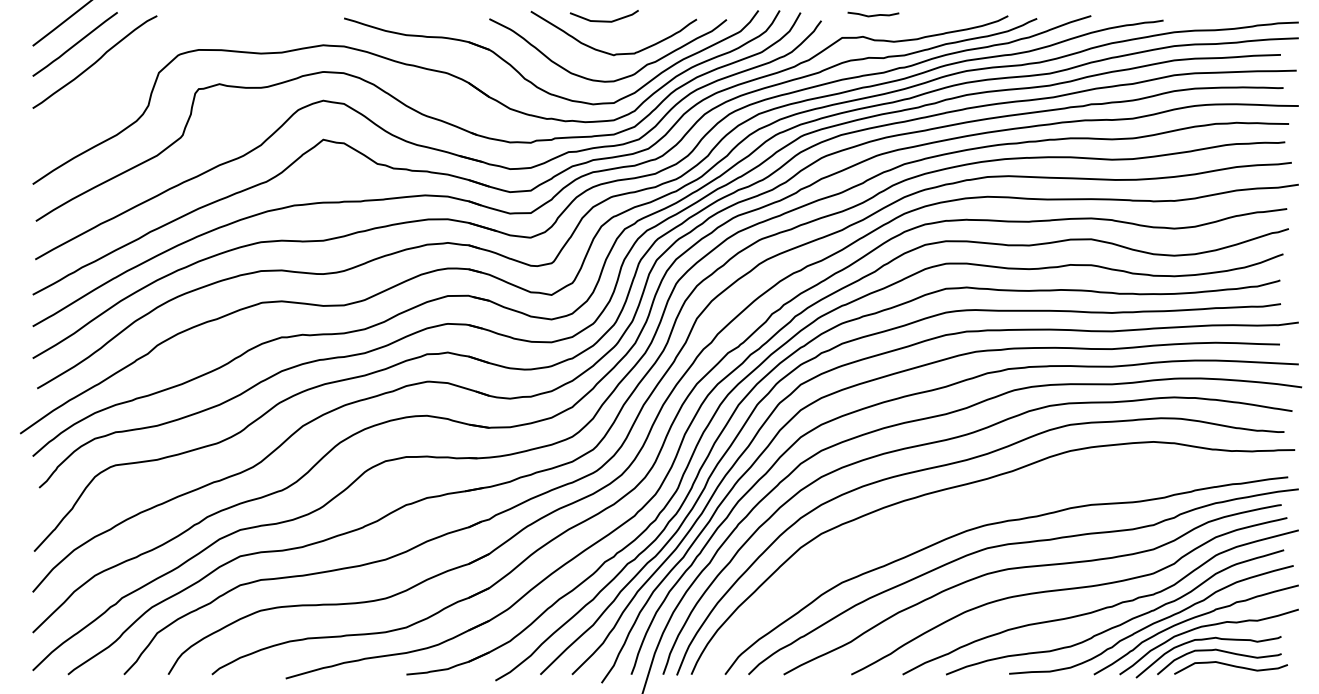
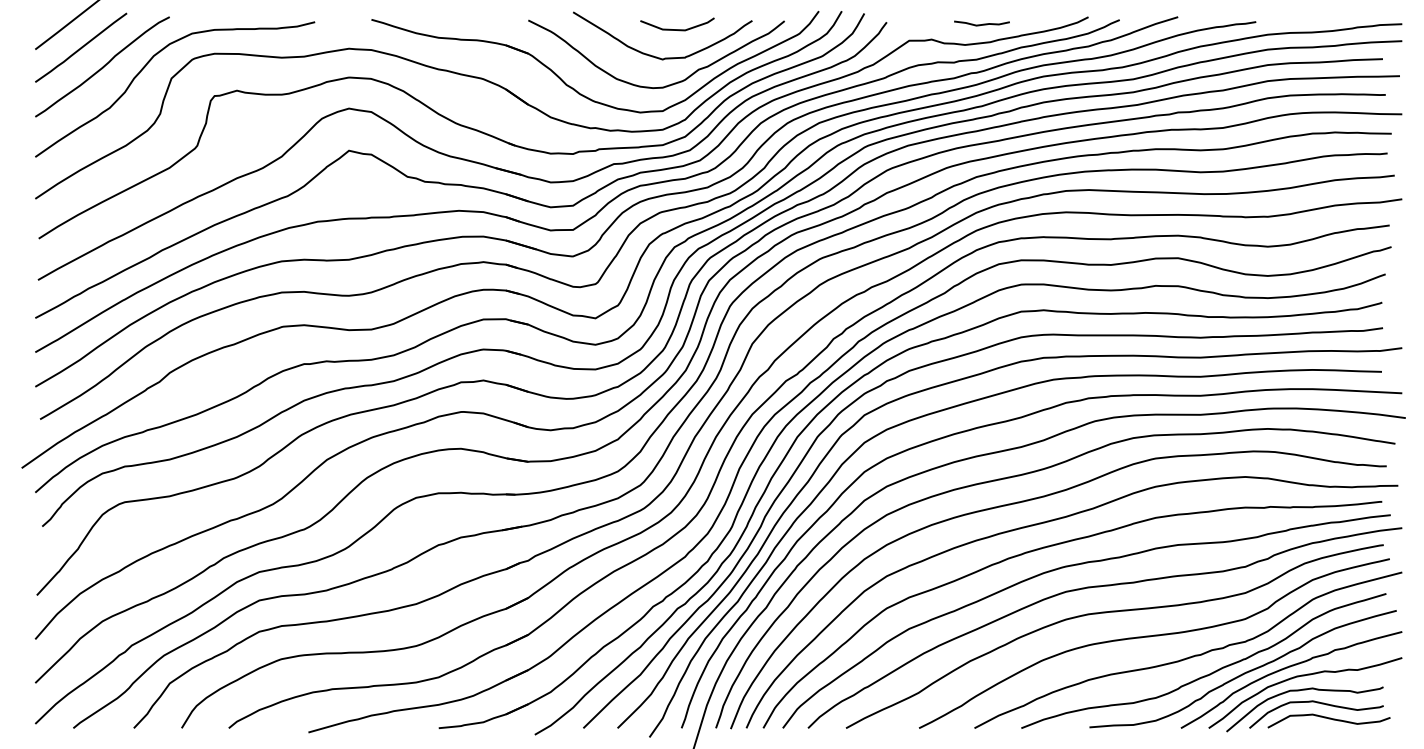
curve: (872, 15) -> (981, 24), moved
line: (604, 20) -> (677, 29), moved
curve: (135, 61) -> (146, 66), added
curve: (975, 506) -> (1053, 546), added

